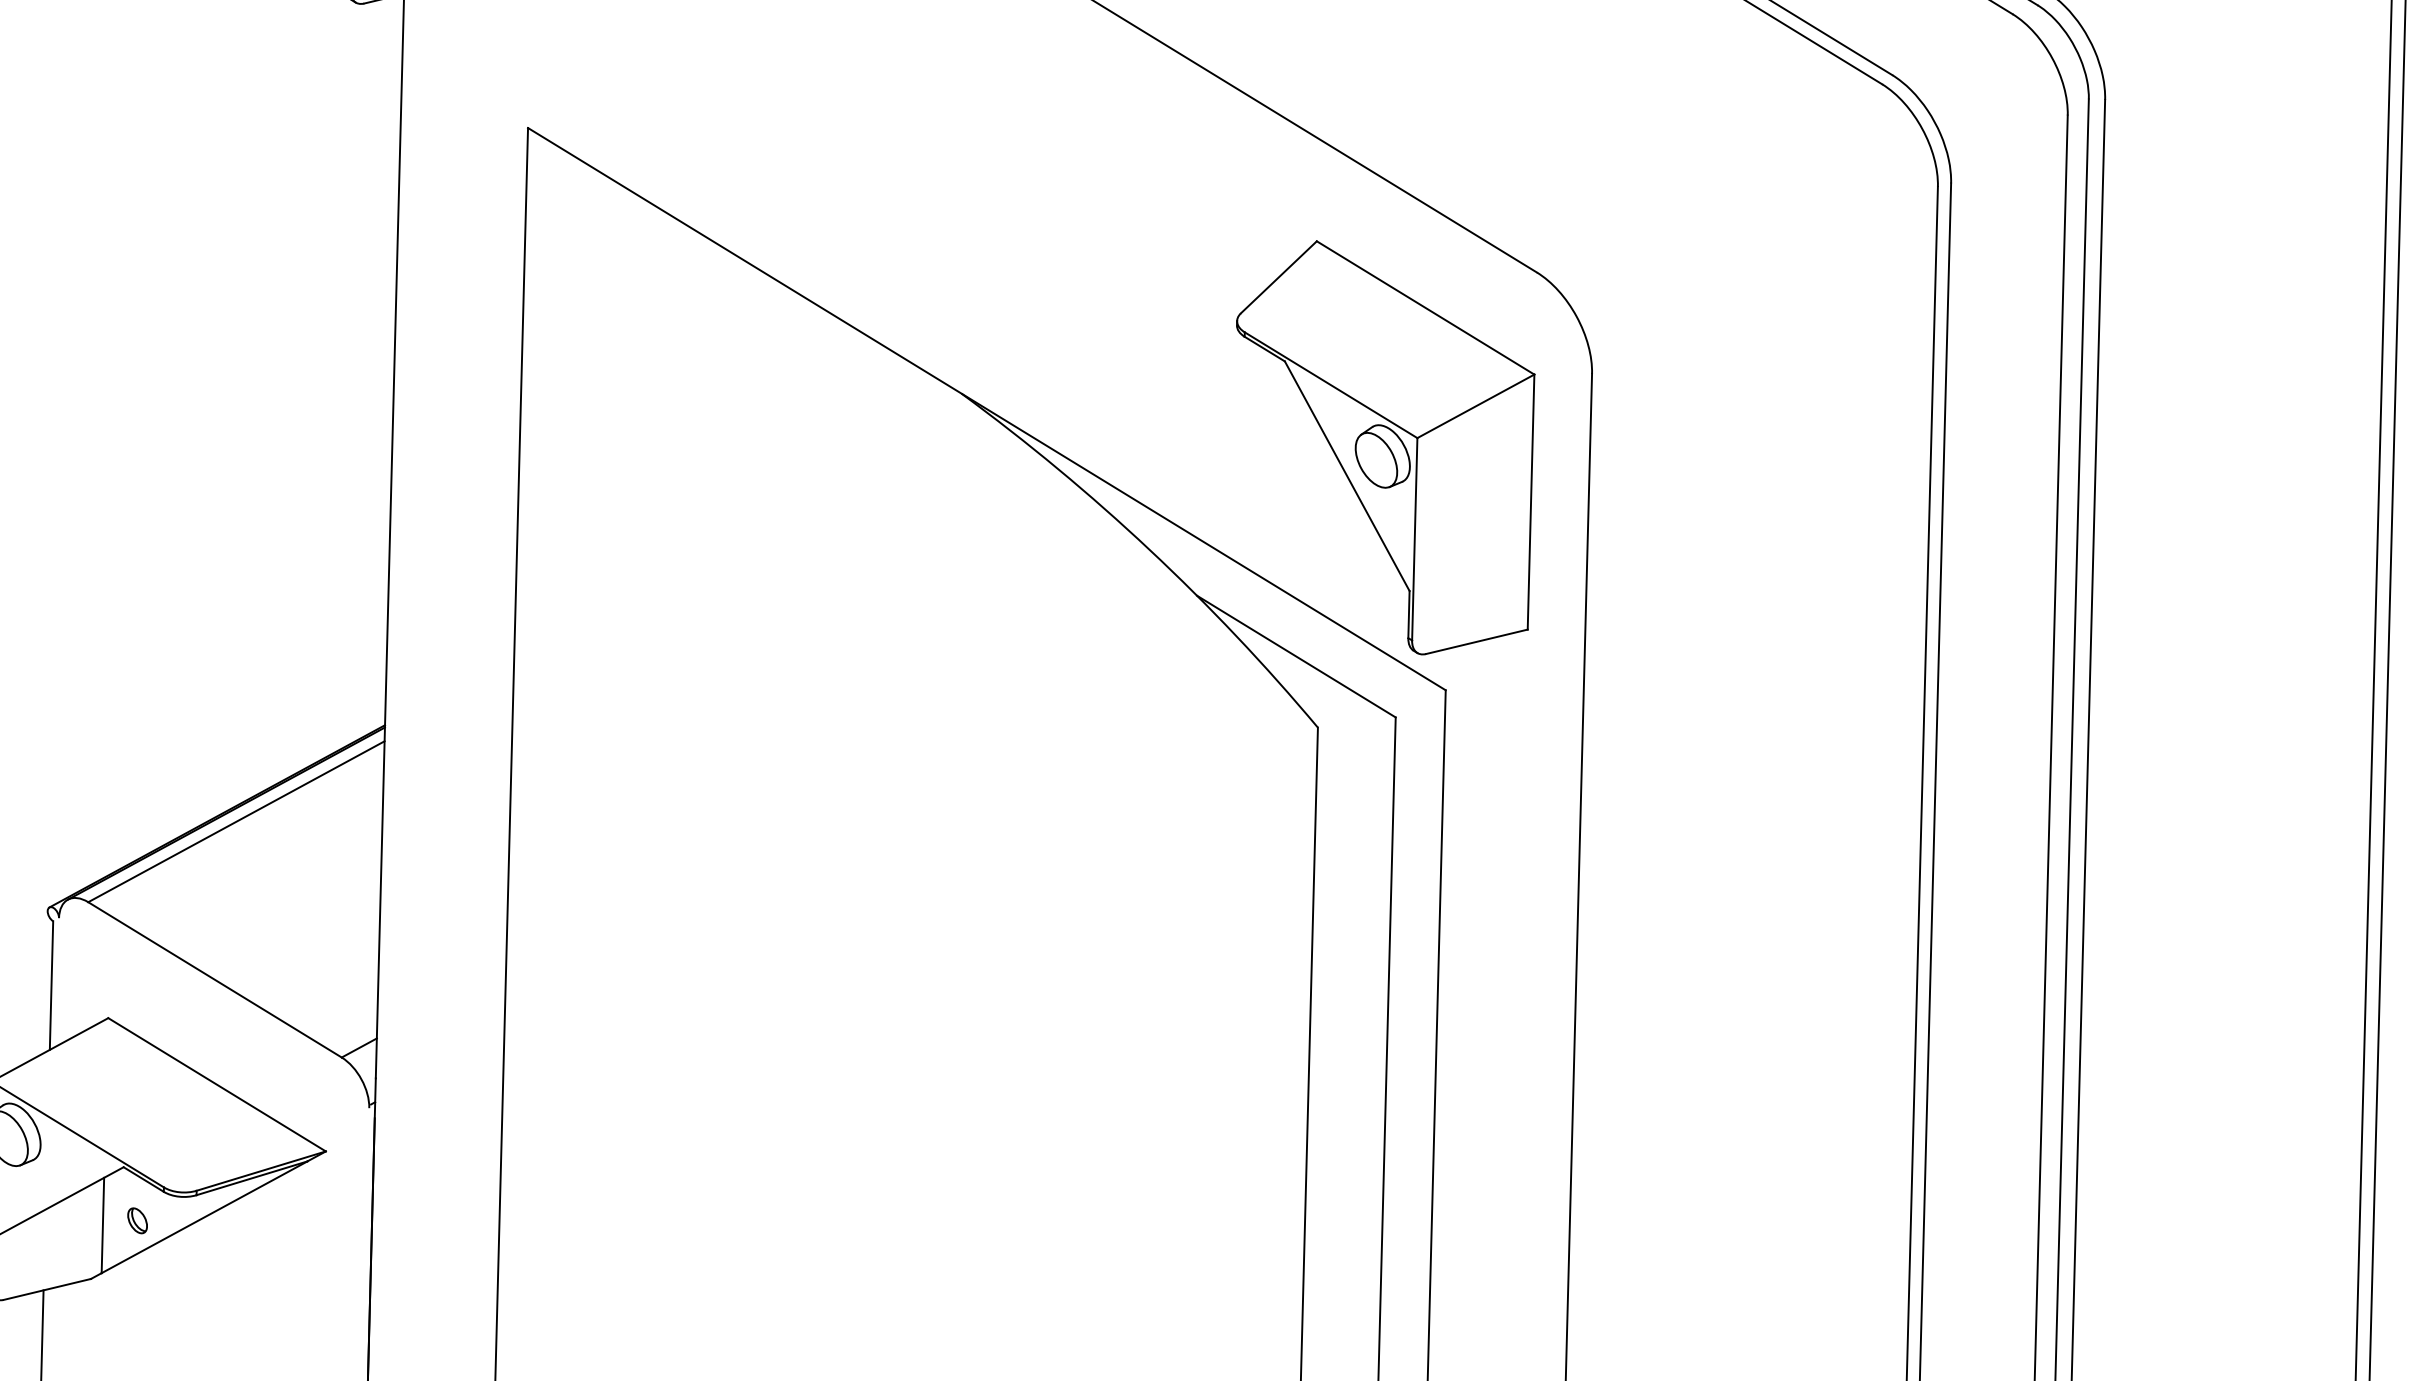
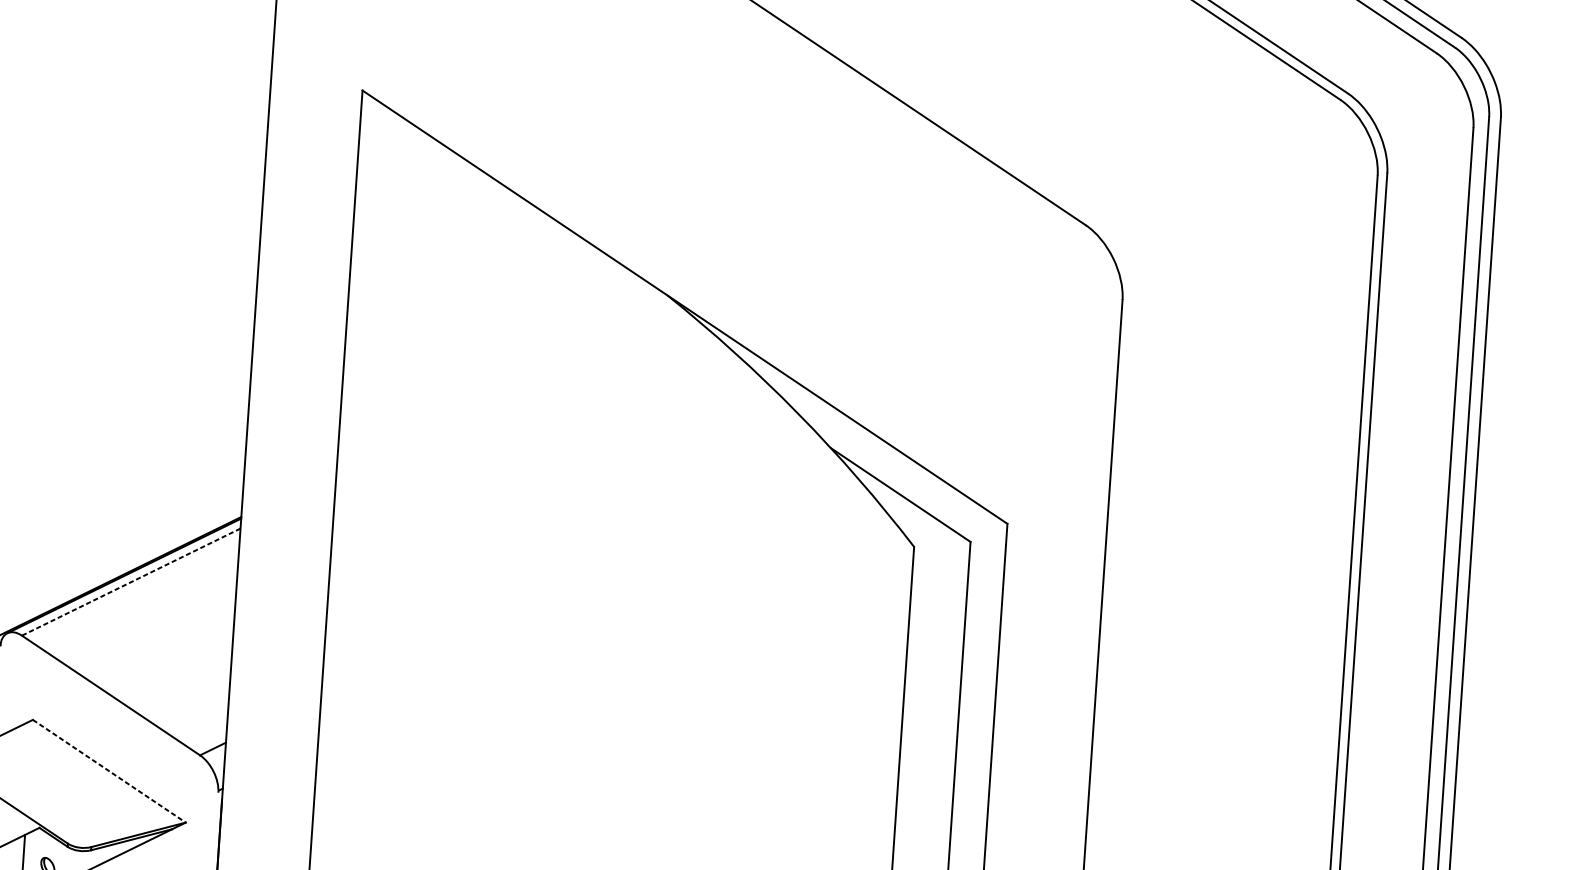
part: (1385, 447) -> (971, 346), removed
line: (236, 821) -> (131, 581), solid -> dashed
line: (217, 1084) -> (109, 771), solid -> dashed

